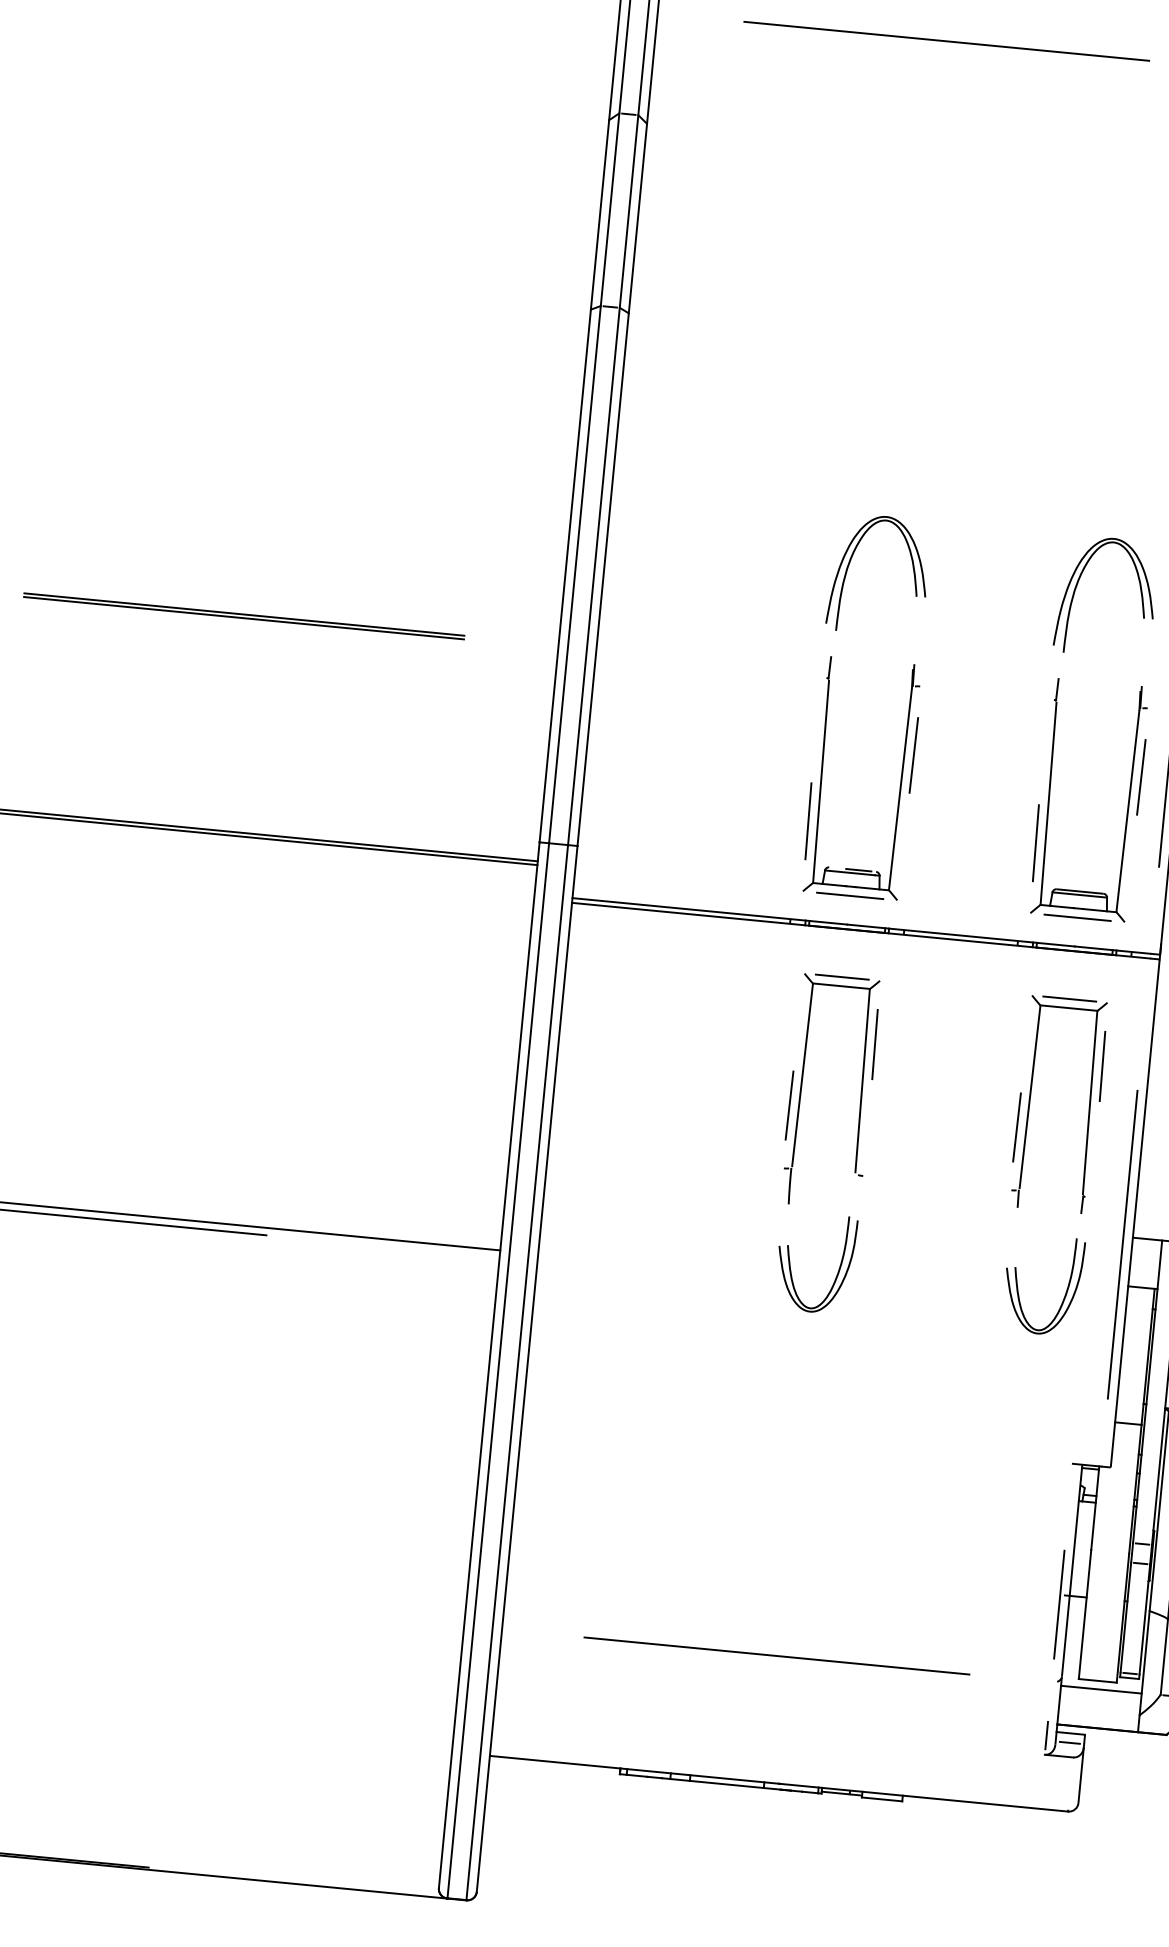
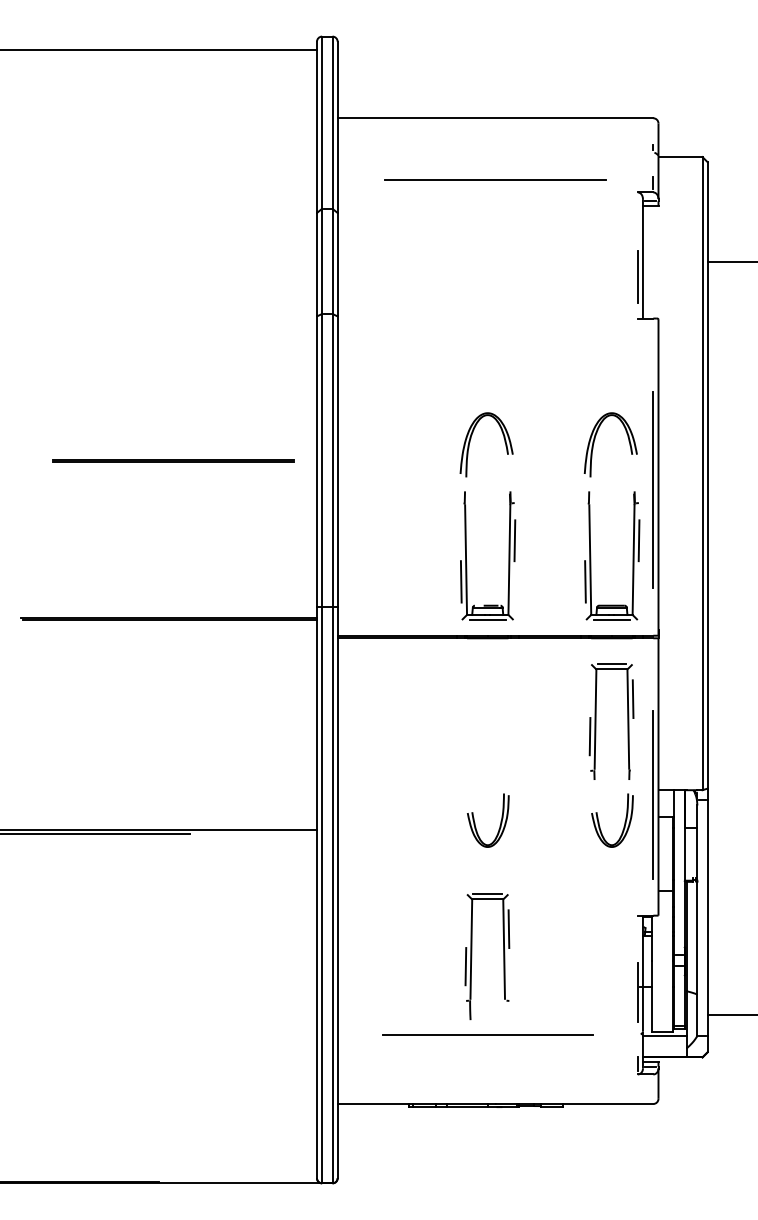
line: (946, 40) -> (495, 179), moved
line: (244, 614) -> (173, 460), moved
part: (803, 1088) -> (472, 956), moved

